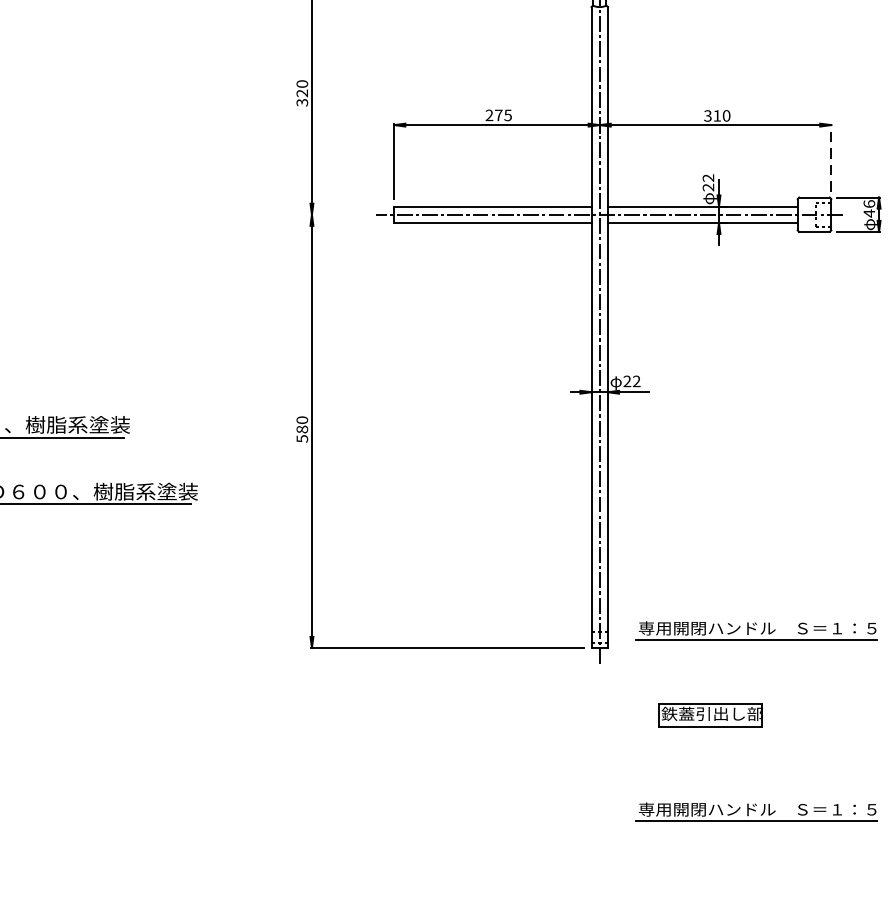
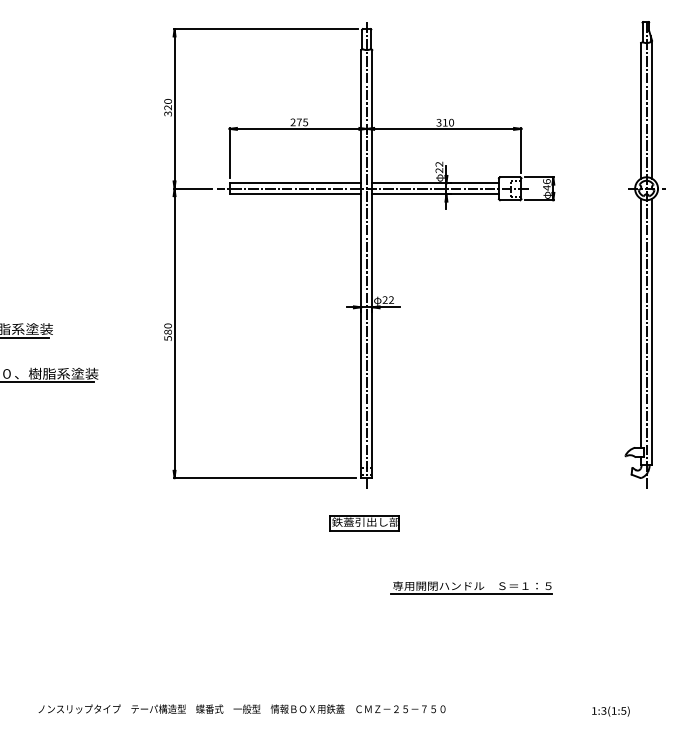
line: (831, 157) -> (521, 150), dashed -> solid
line: (338, 214) -> (192, 188), added
part: (756, 630) -> (471, 466), removed
part: (710, 715) -> (364, 523), moved

